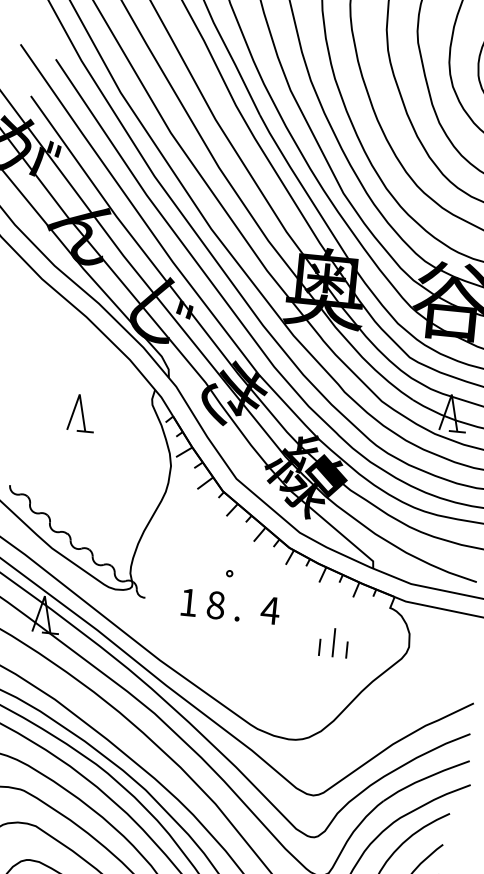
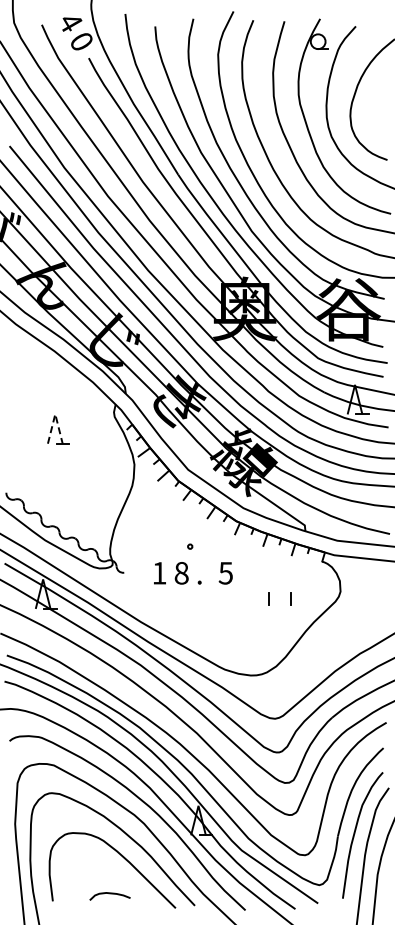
line: (79, 394) -> (55, 414), solid -> dashed
text: (269, 610) -> (225, 573), 4 -> 5
line: (333, 641) -> (279, 593), removed

